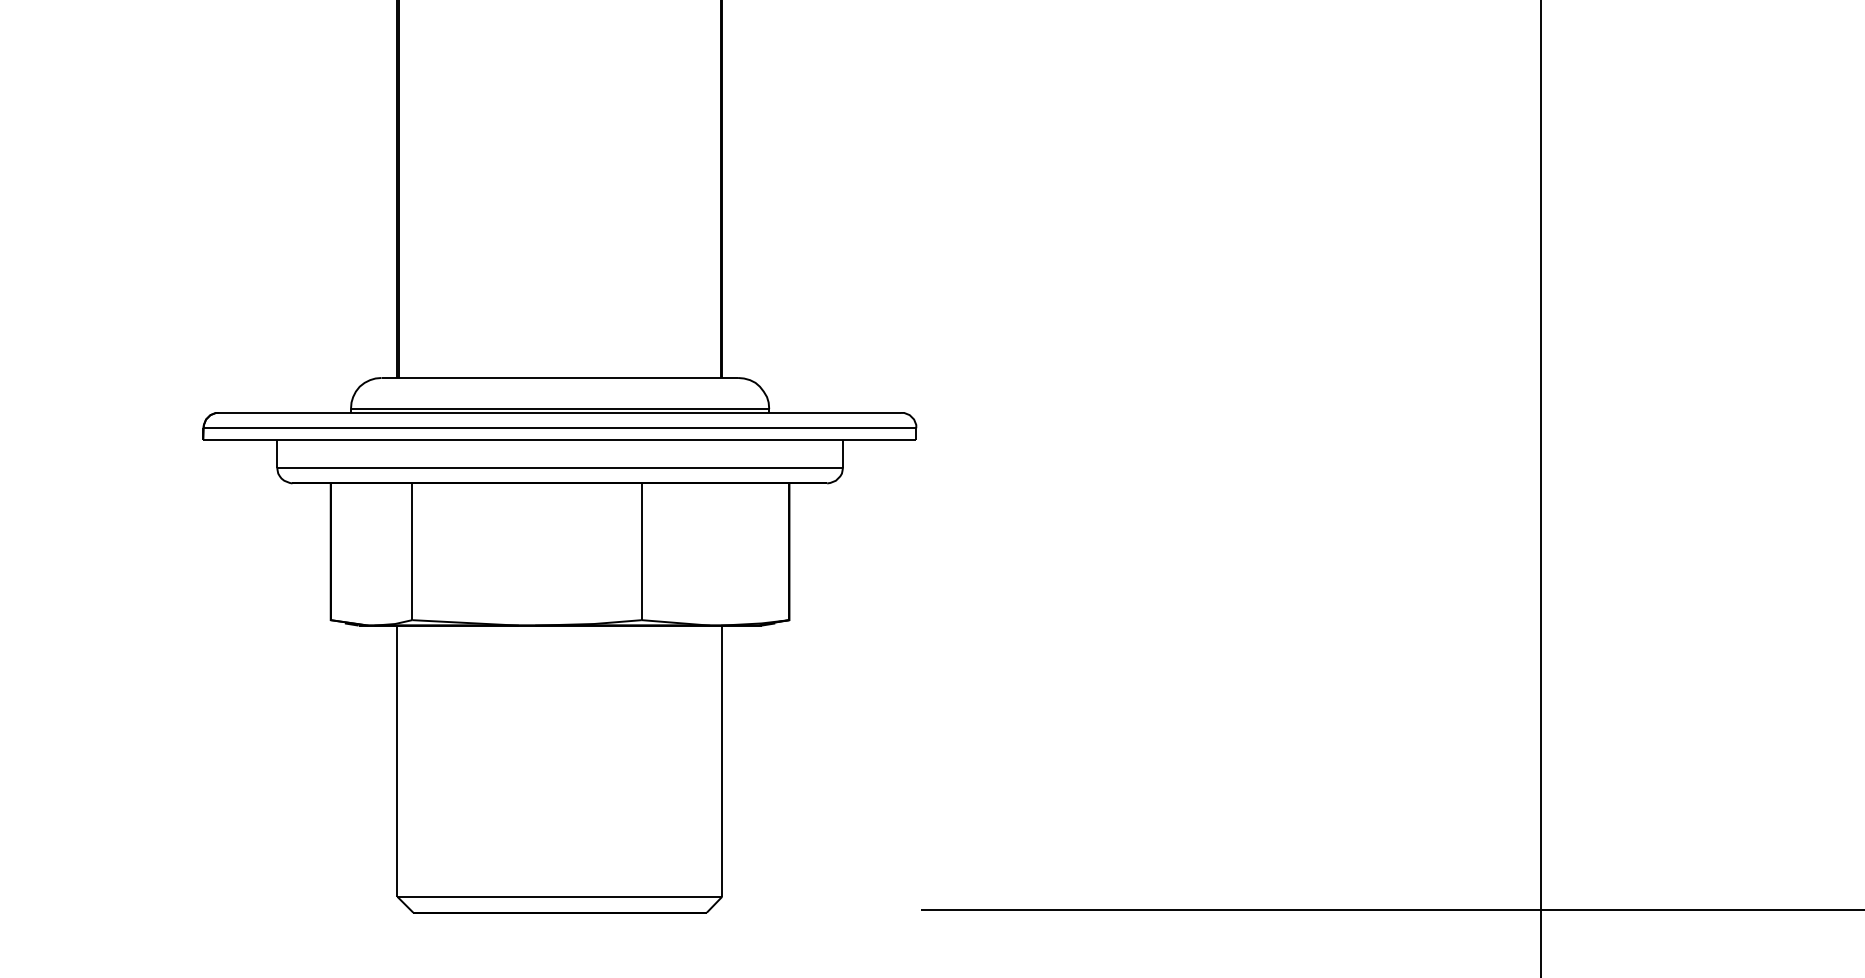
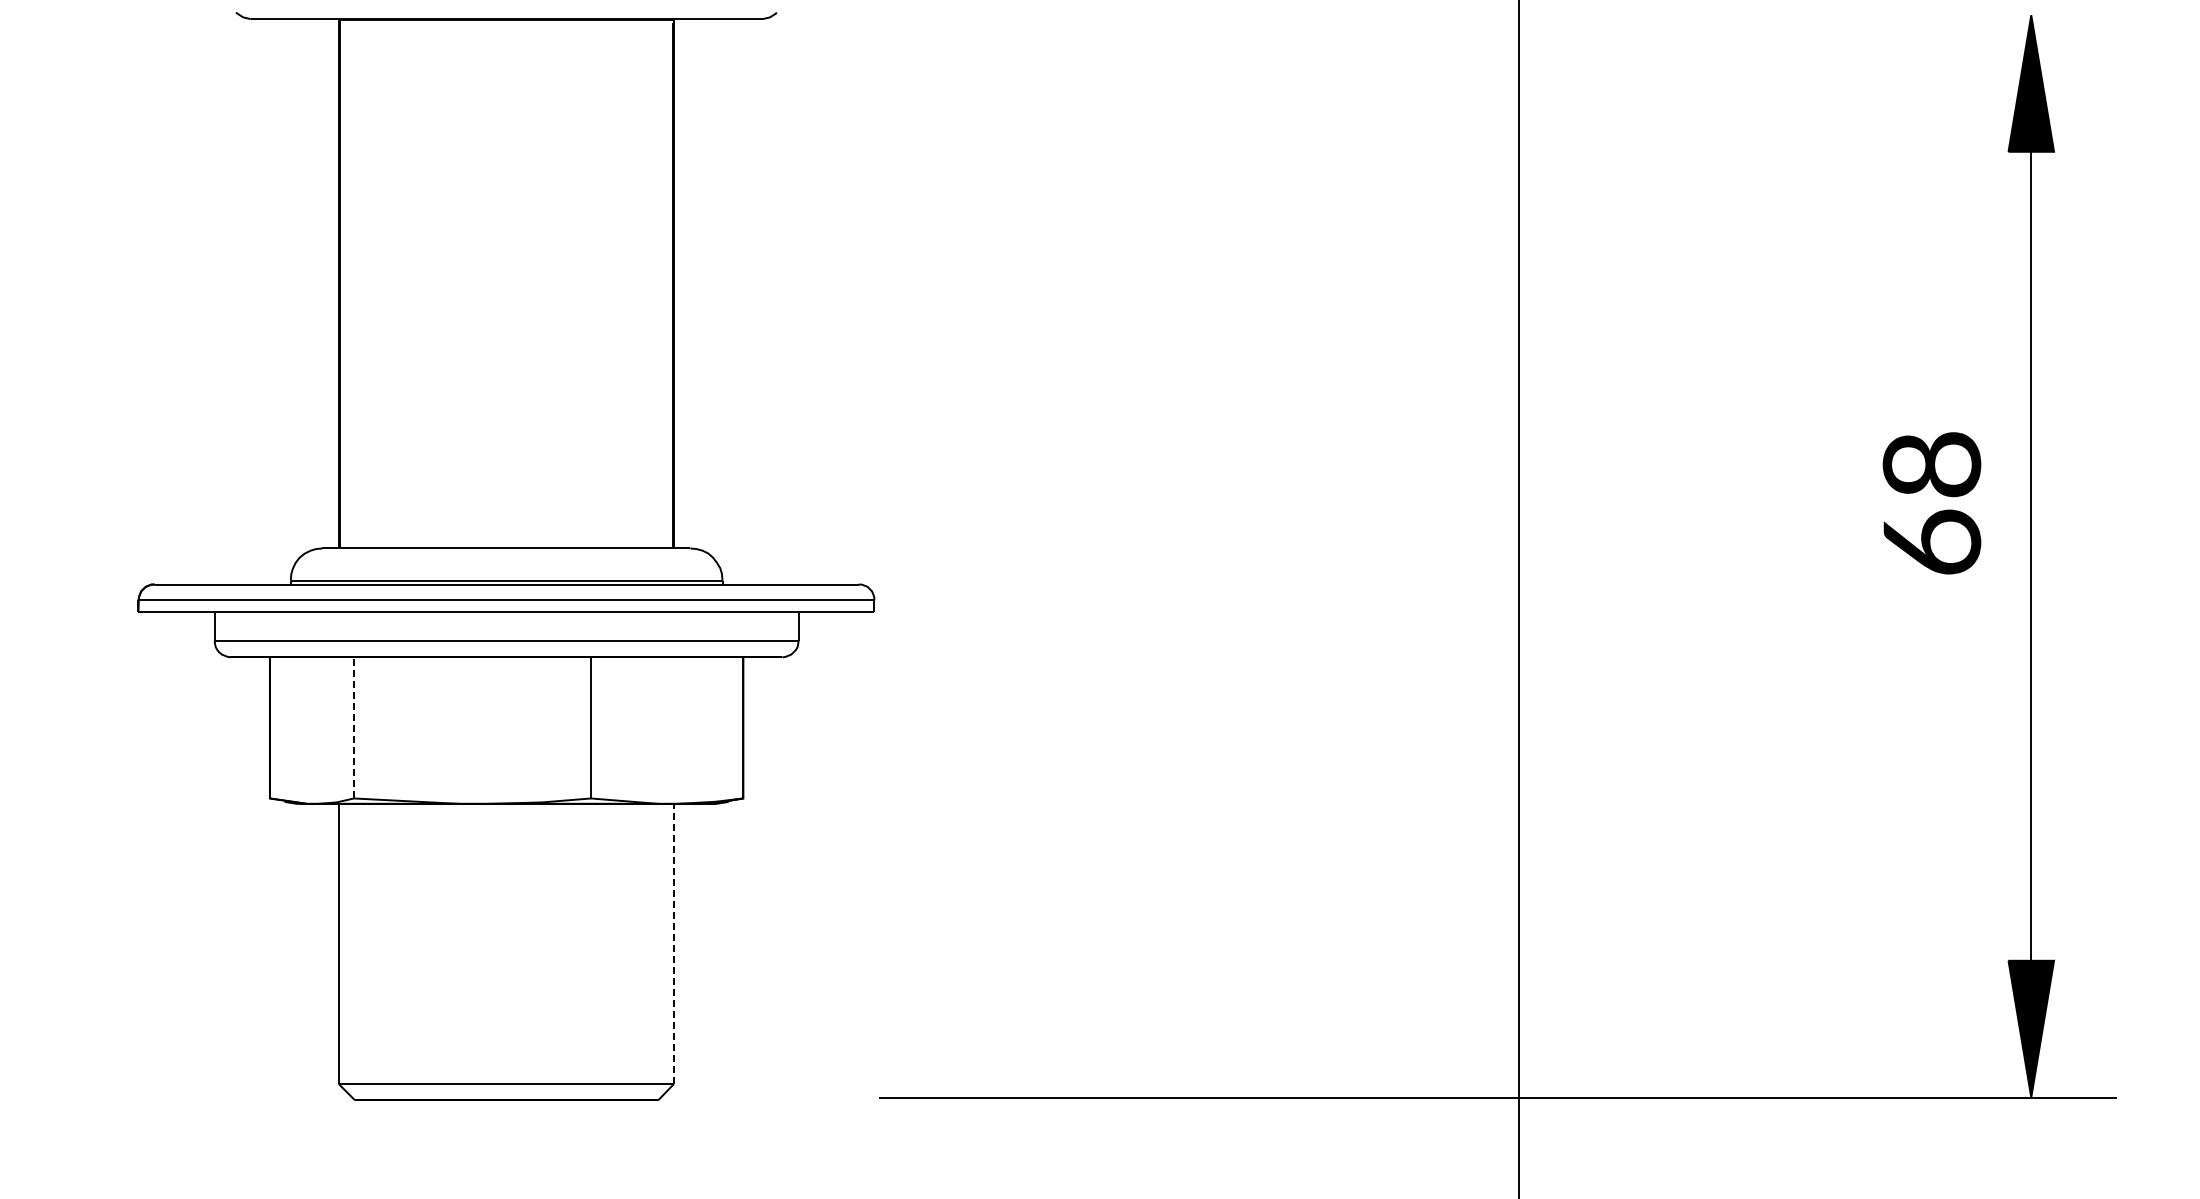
line: (412, 551) -> (354, 727), solid -> dashed
line: (721, 761) -> (673, 944), solid -> dashed

